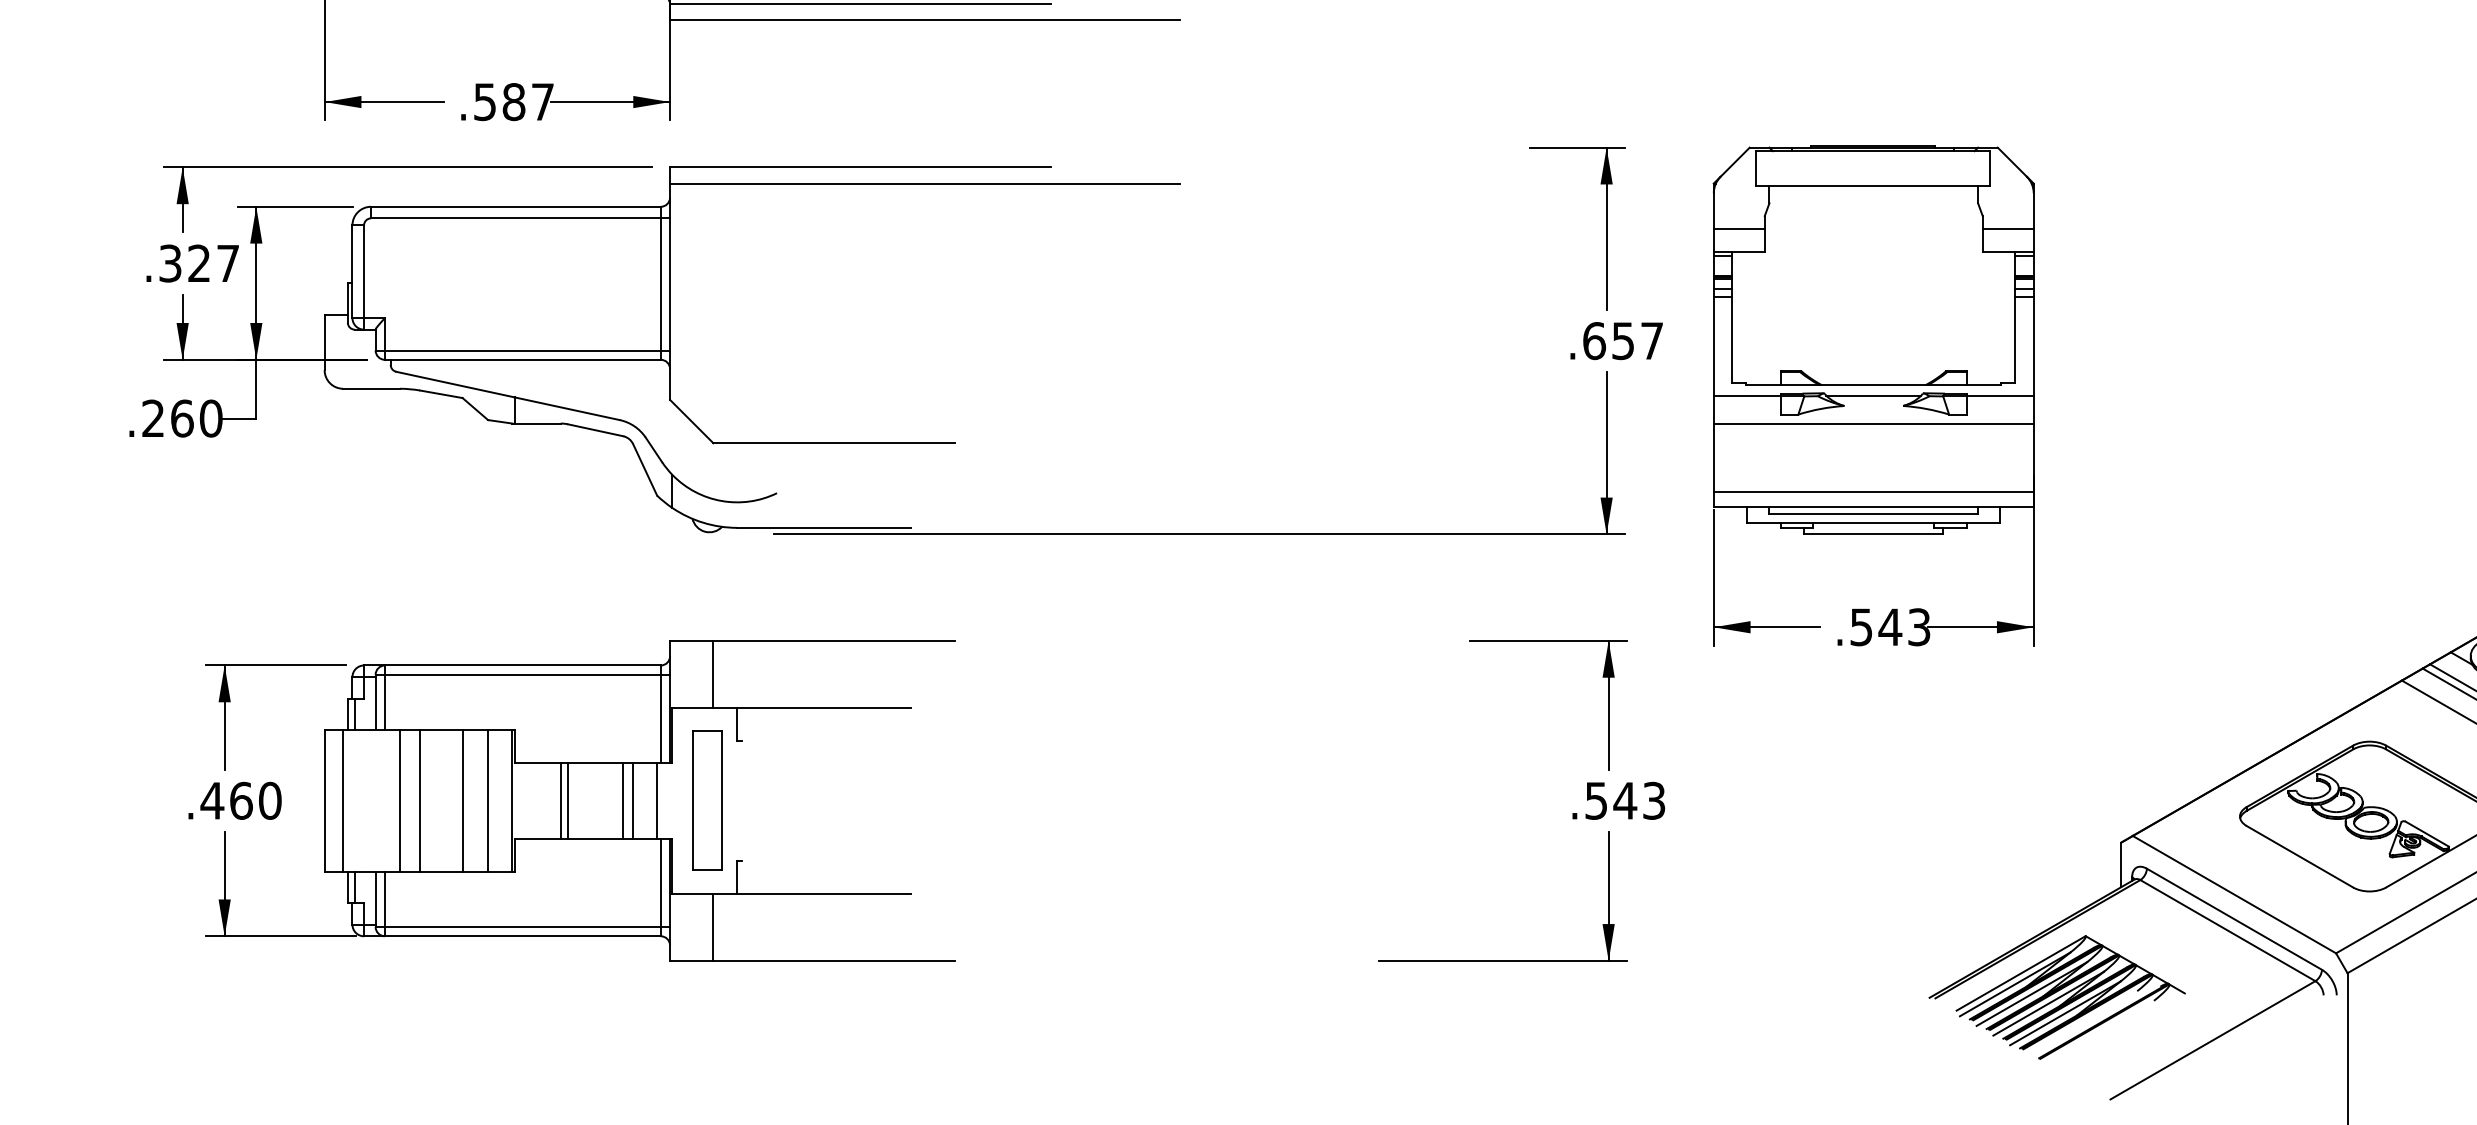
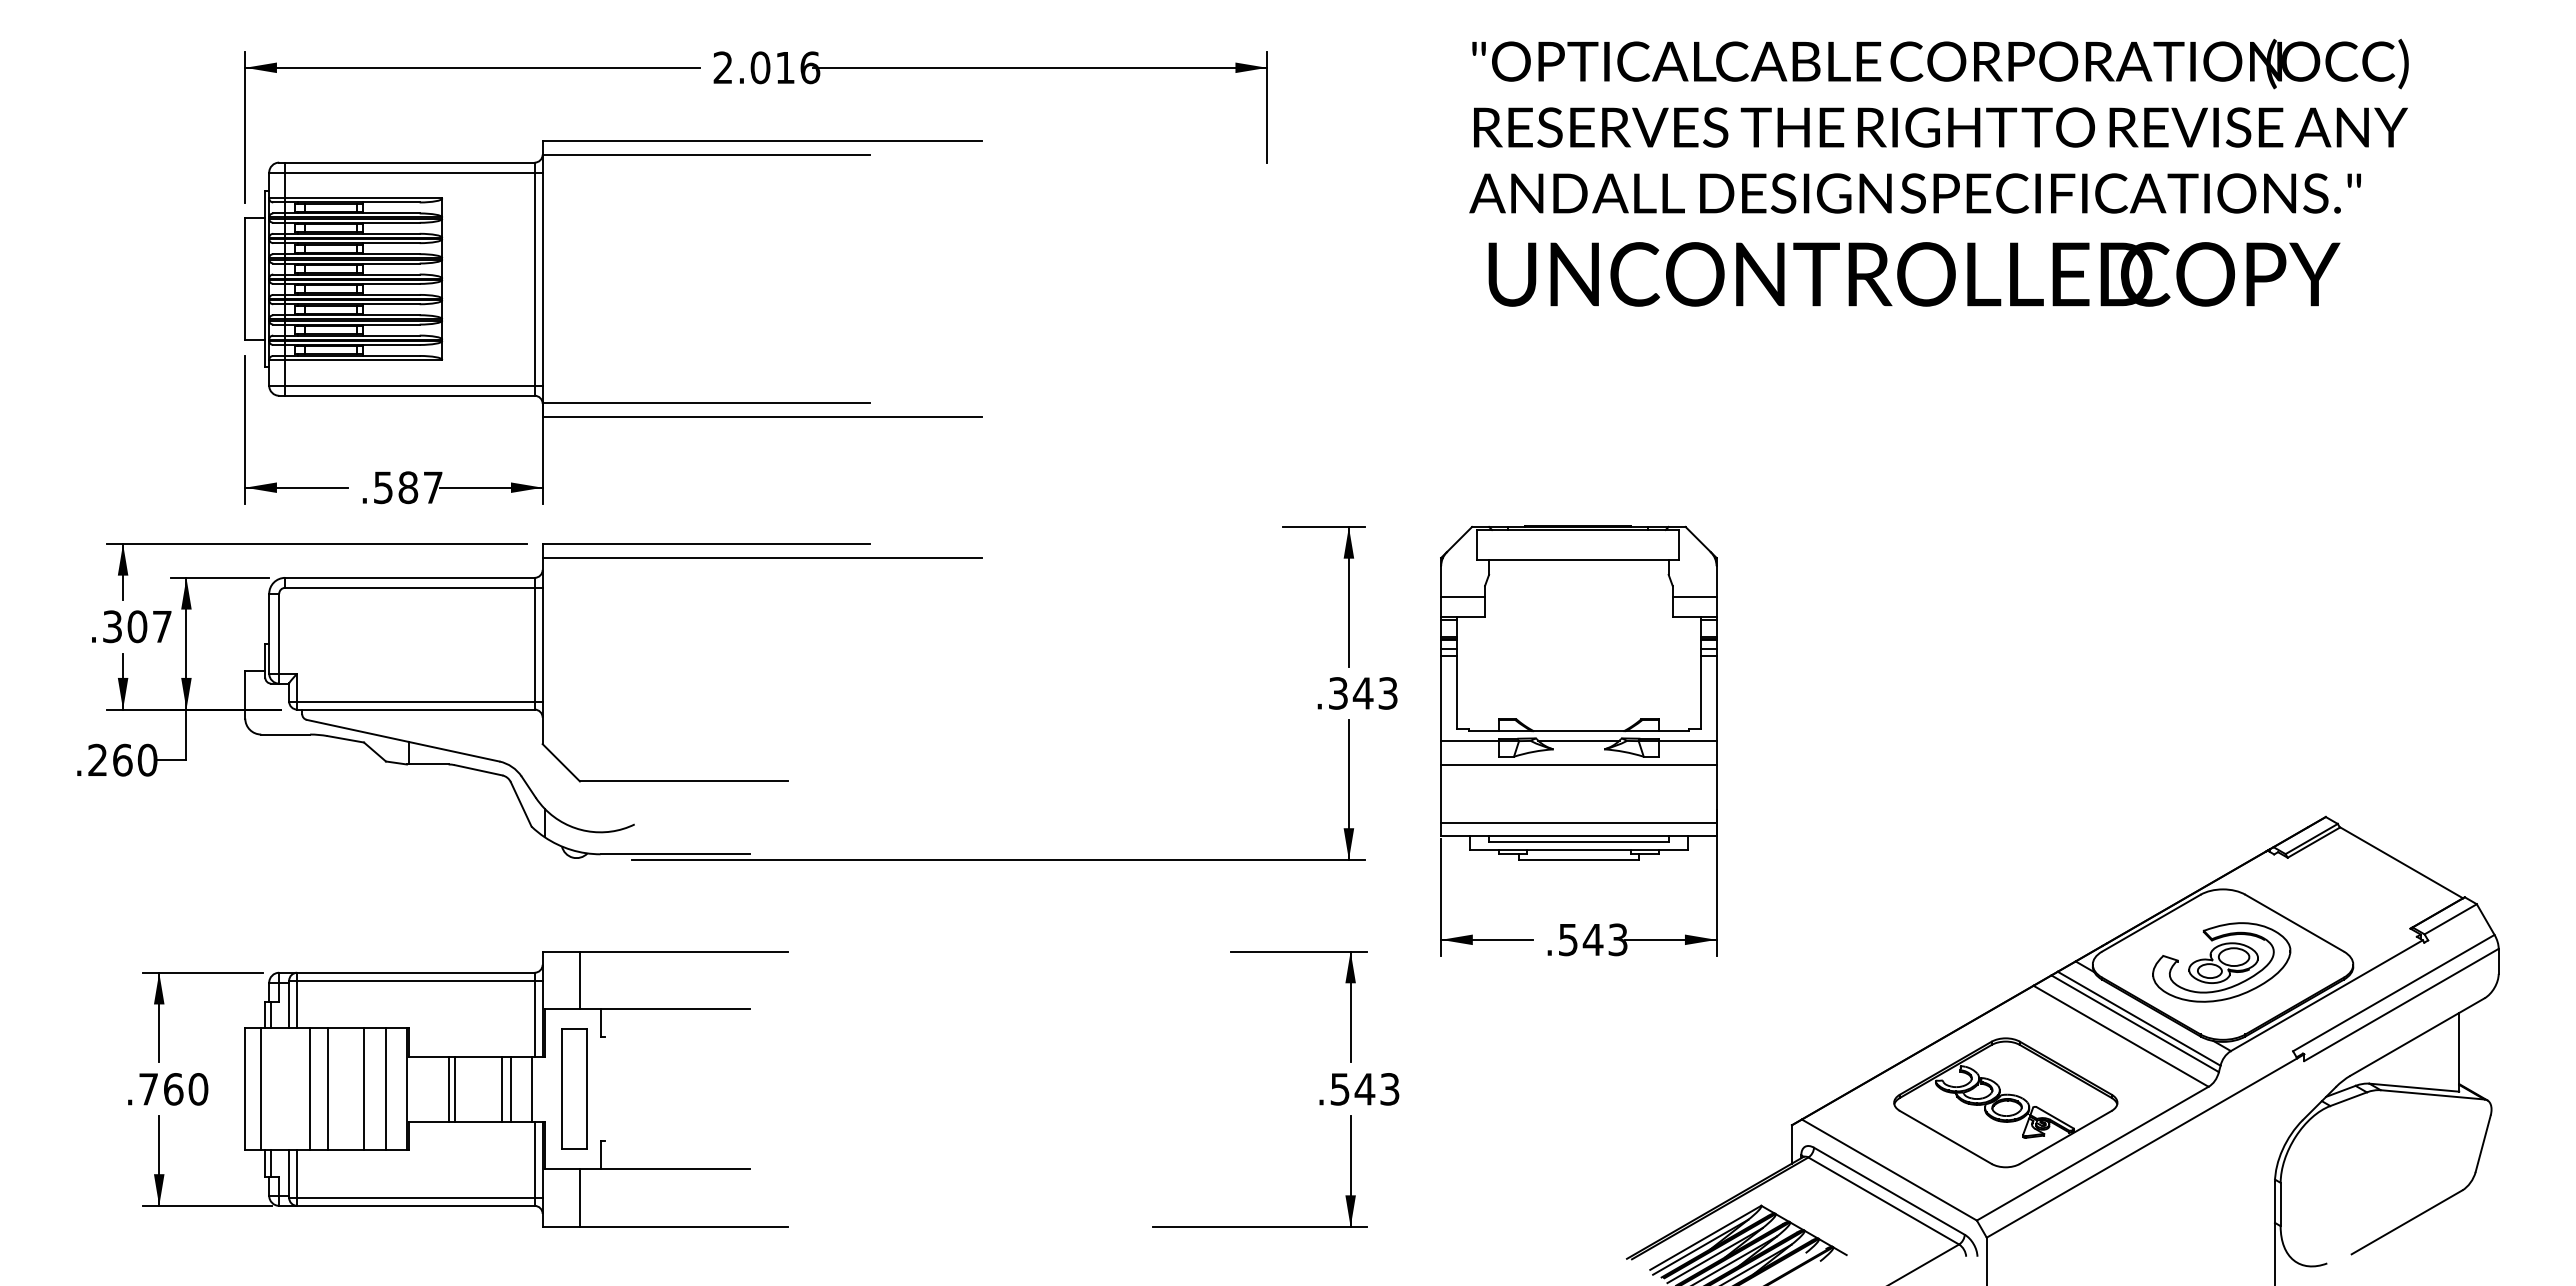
text: (199, 263) -> (137, 626), .327 -> .307
text: (1622, 341) -> (1362, 693), .657 -> .343
text: (212, 801) -> (148, 1089), .460 -> .760

